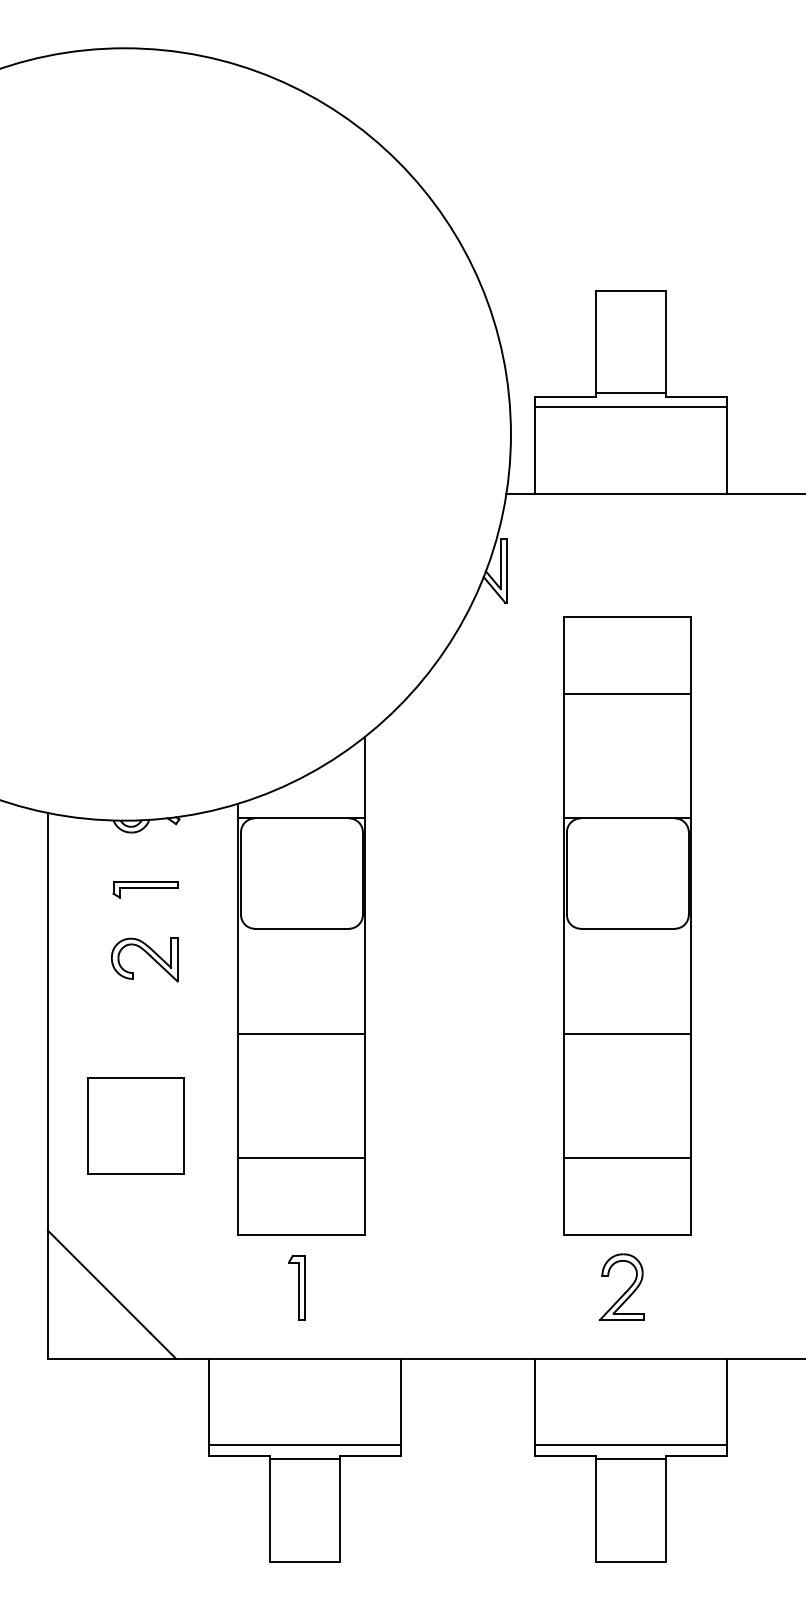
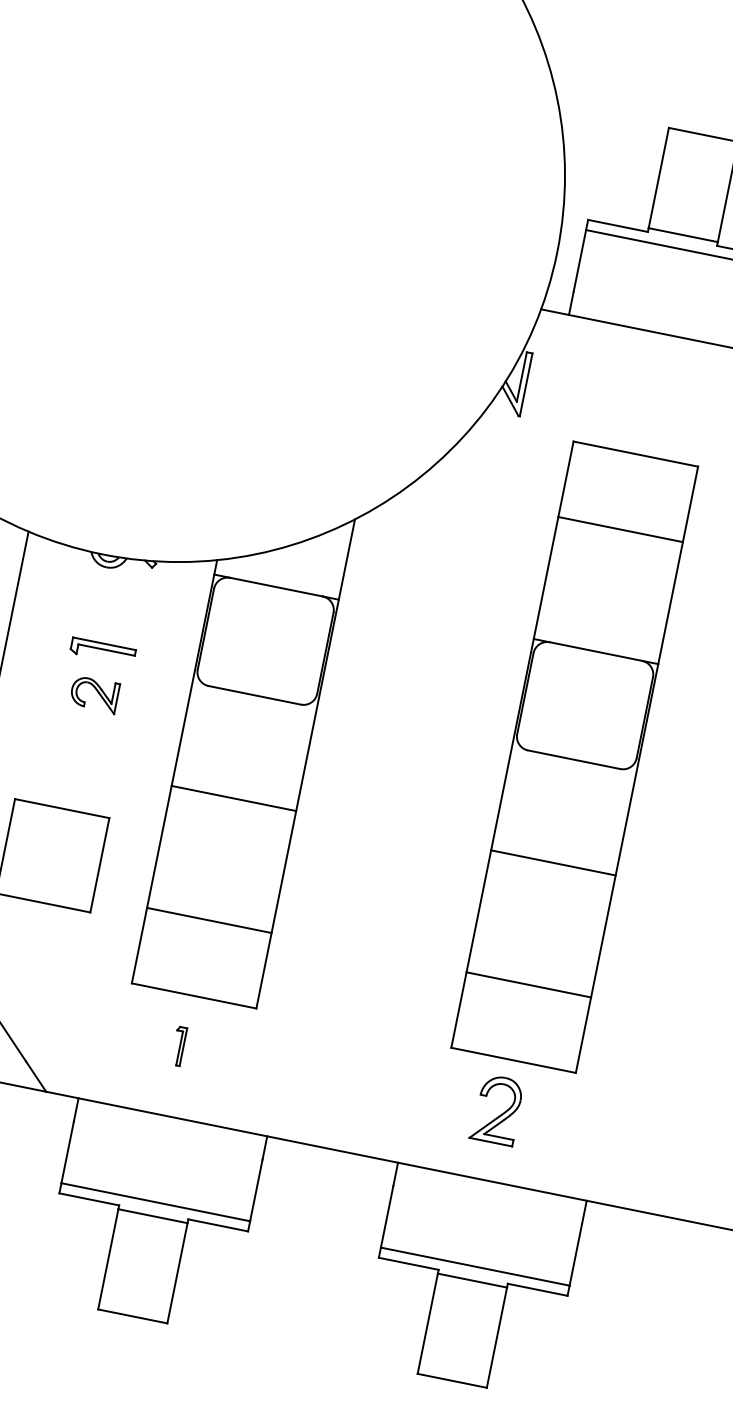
part: (145, 889) -> (103, 651), moved
part: (144, 959) -> (94, 694), size x0.7
part: (296, 1287) -> (178, 1045), size x0.6

